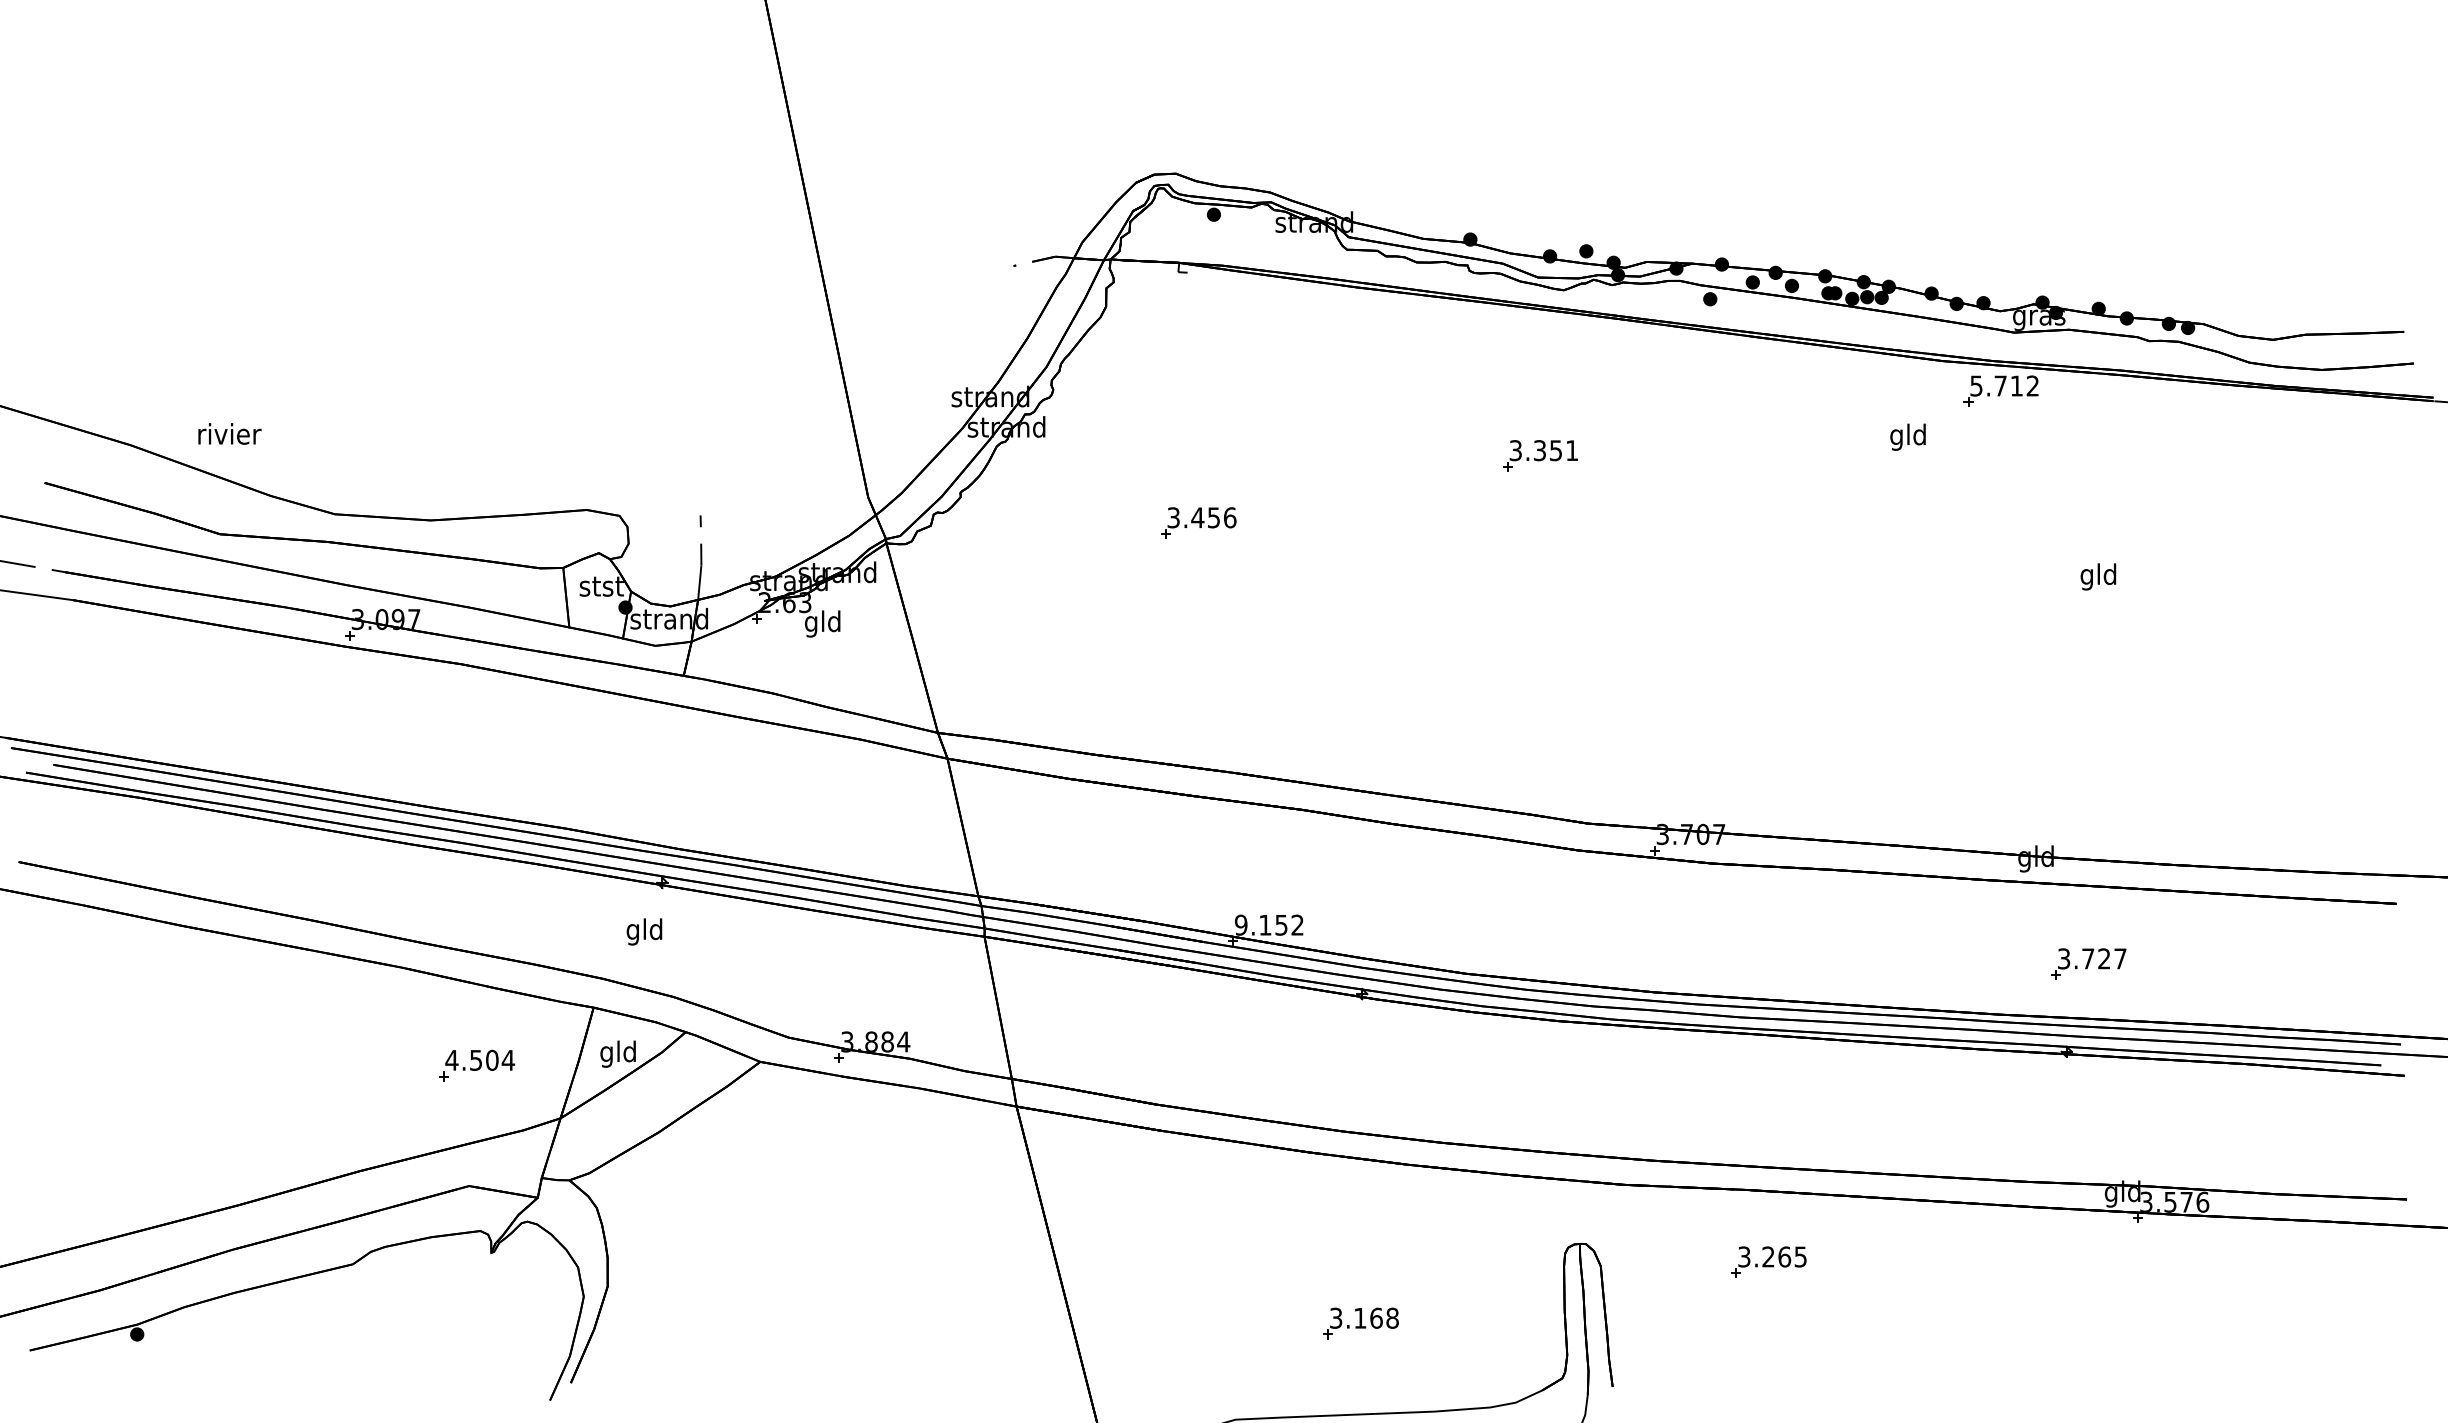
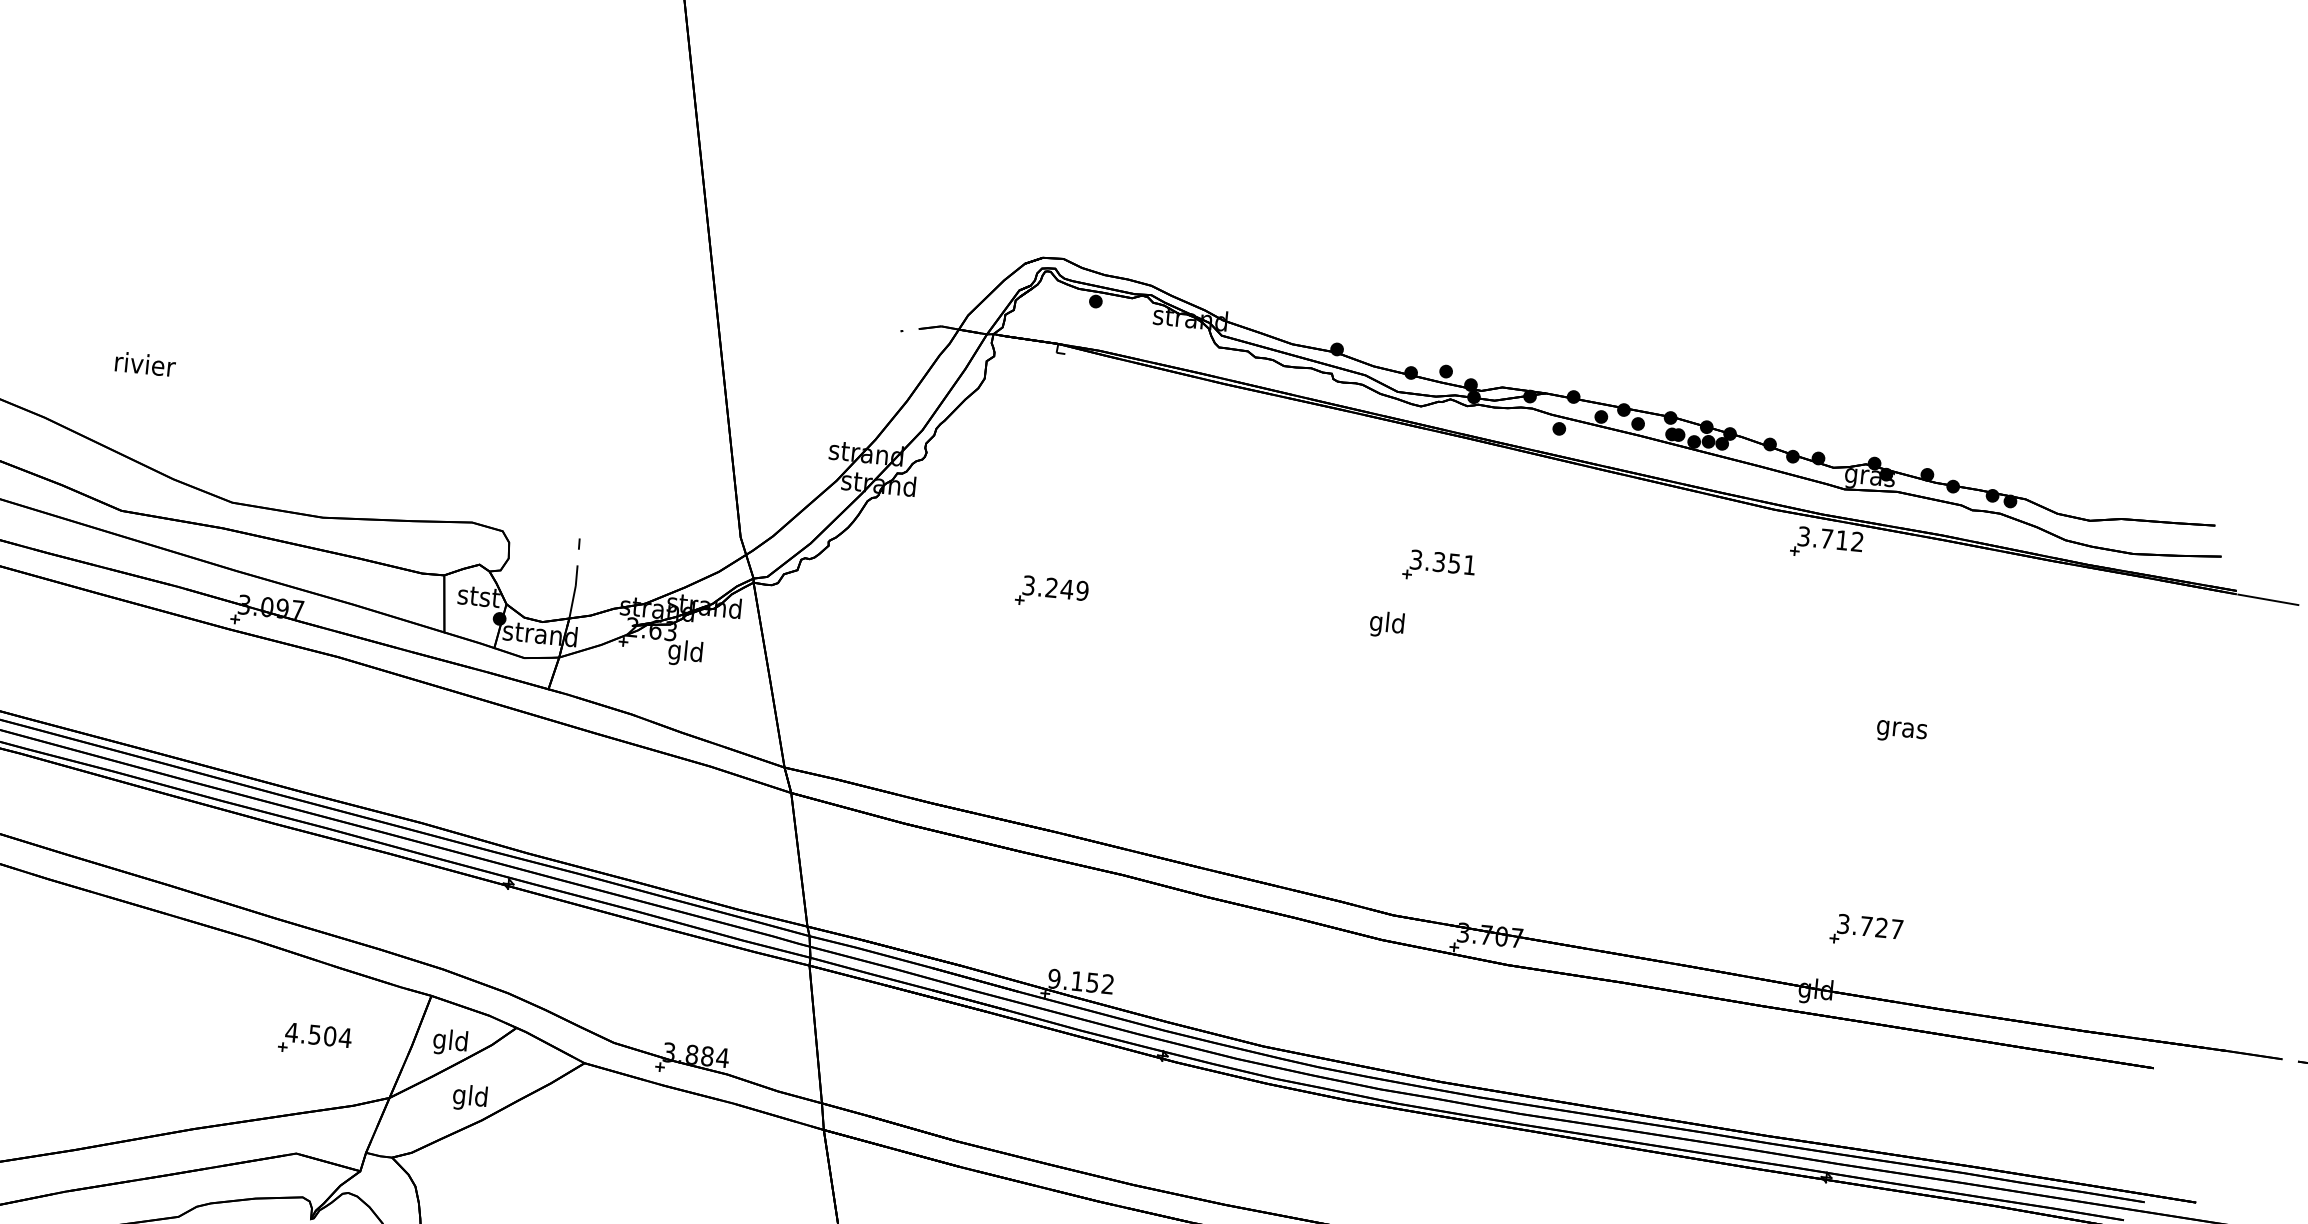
text: (1976, 385) -> (1803, 536), 5.712 -> 3.712
text: (229, 433) -> (145, 363), moved
text: (1907, 436) -> (1386, 623), moved
part: (1540, 455) -> (1439, 566), moved
text: (1213, 517) -> (1066, 589), 3.456 -> 3.249
text: (2098, 576) -> (1901, 729), gld -> gras
text: (644, 931) -> (470, 1097), moved
part: (2088, 963) -> (1866, 930), moved

